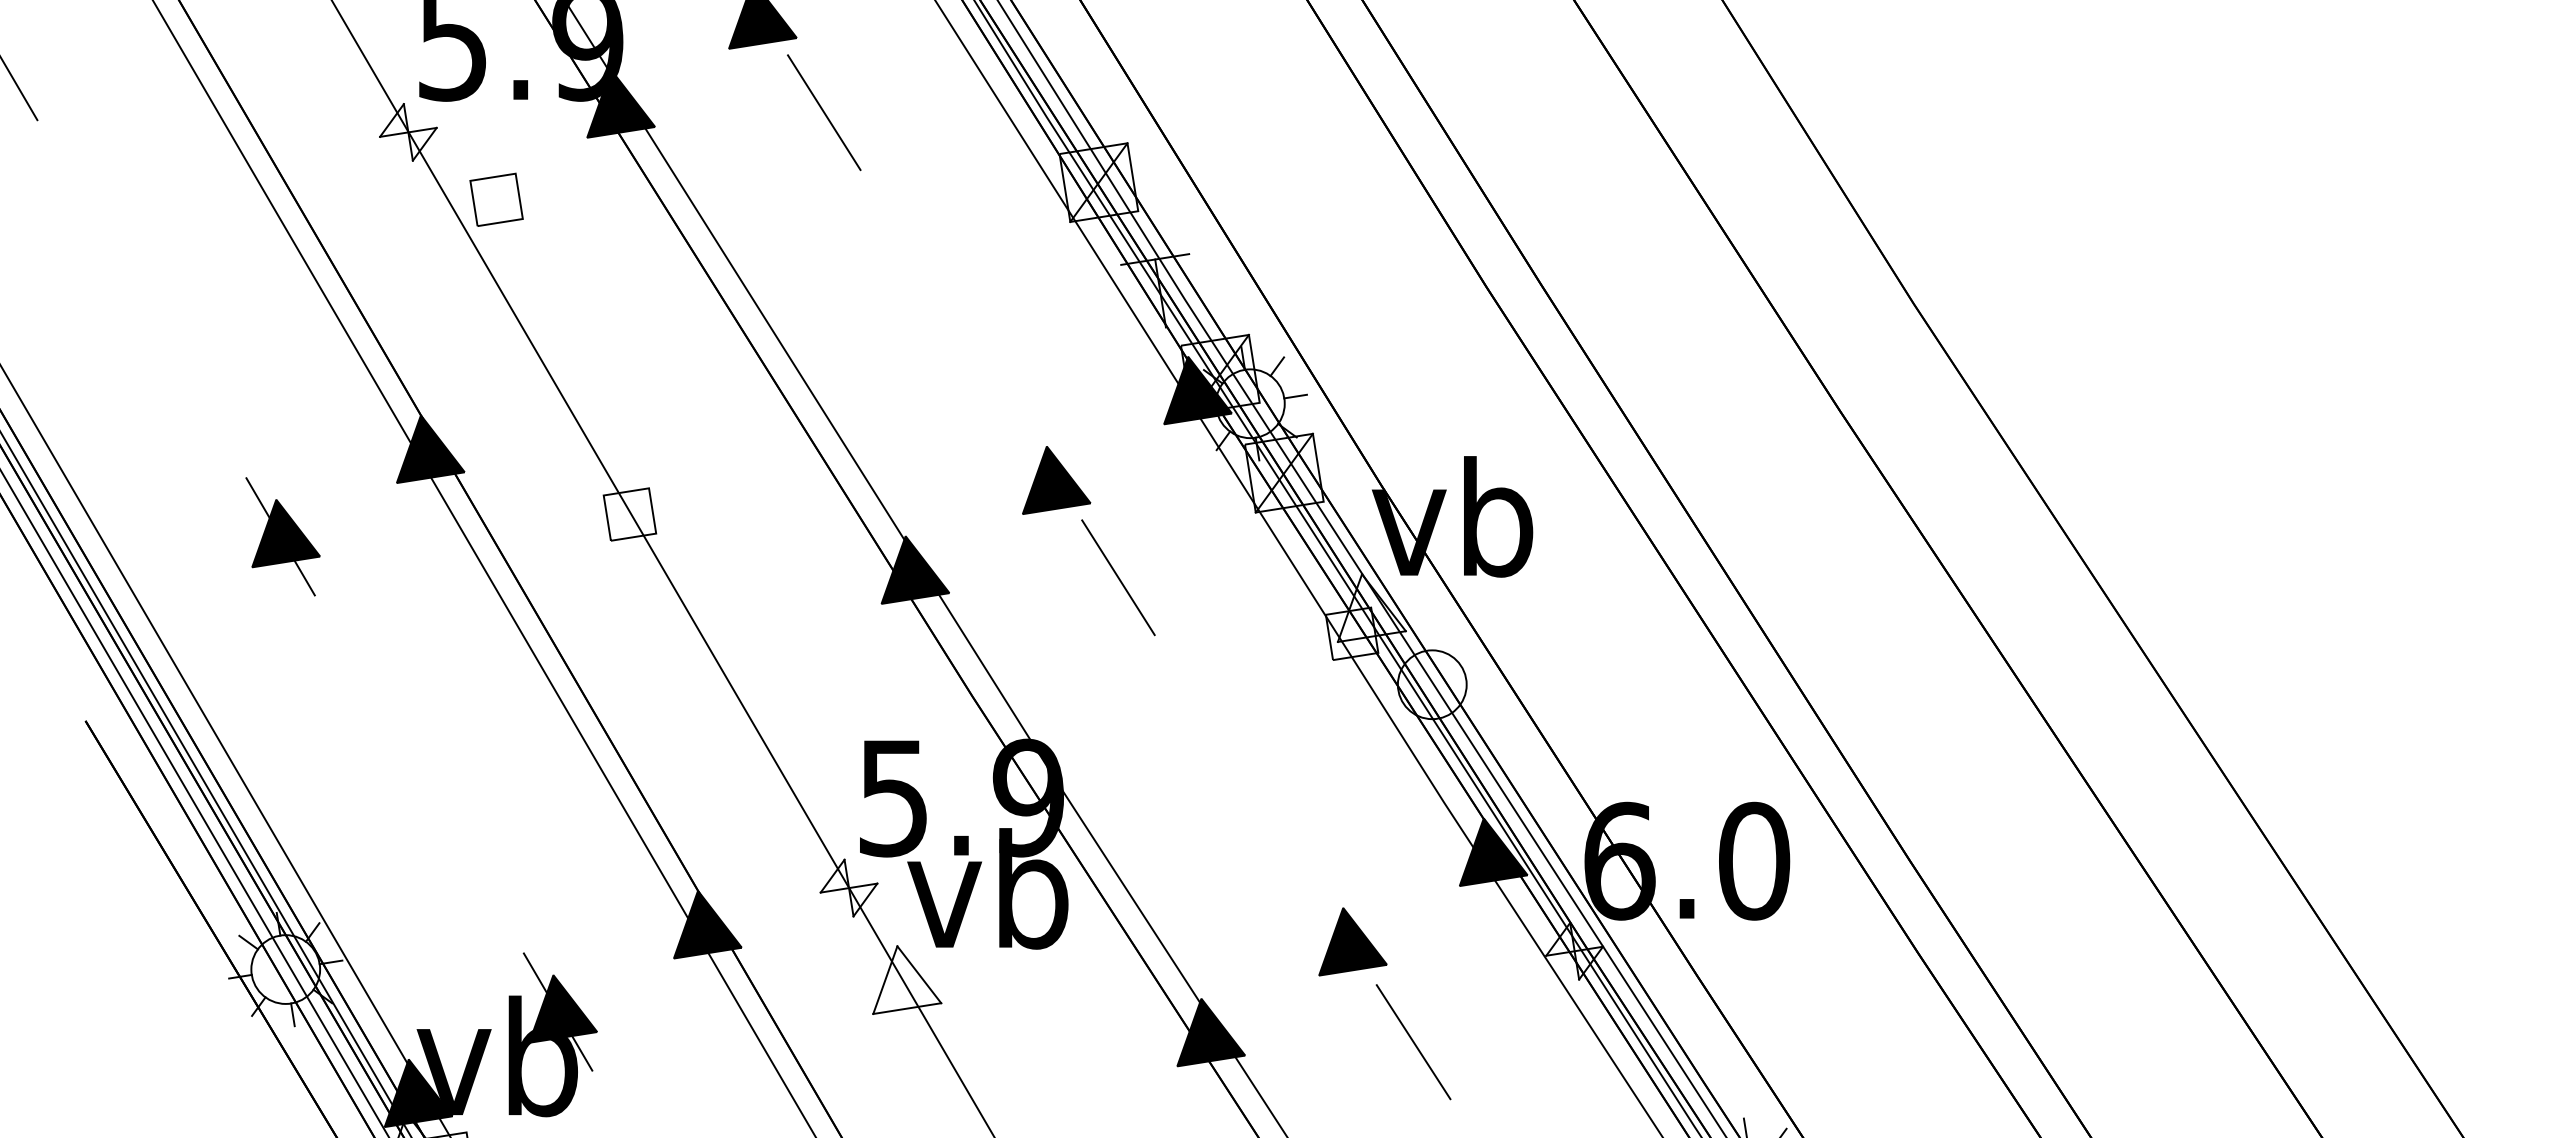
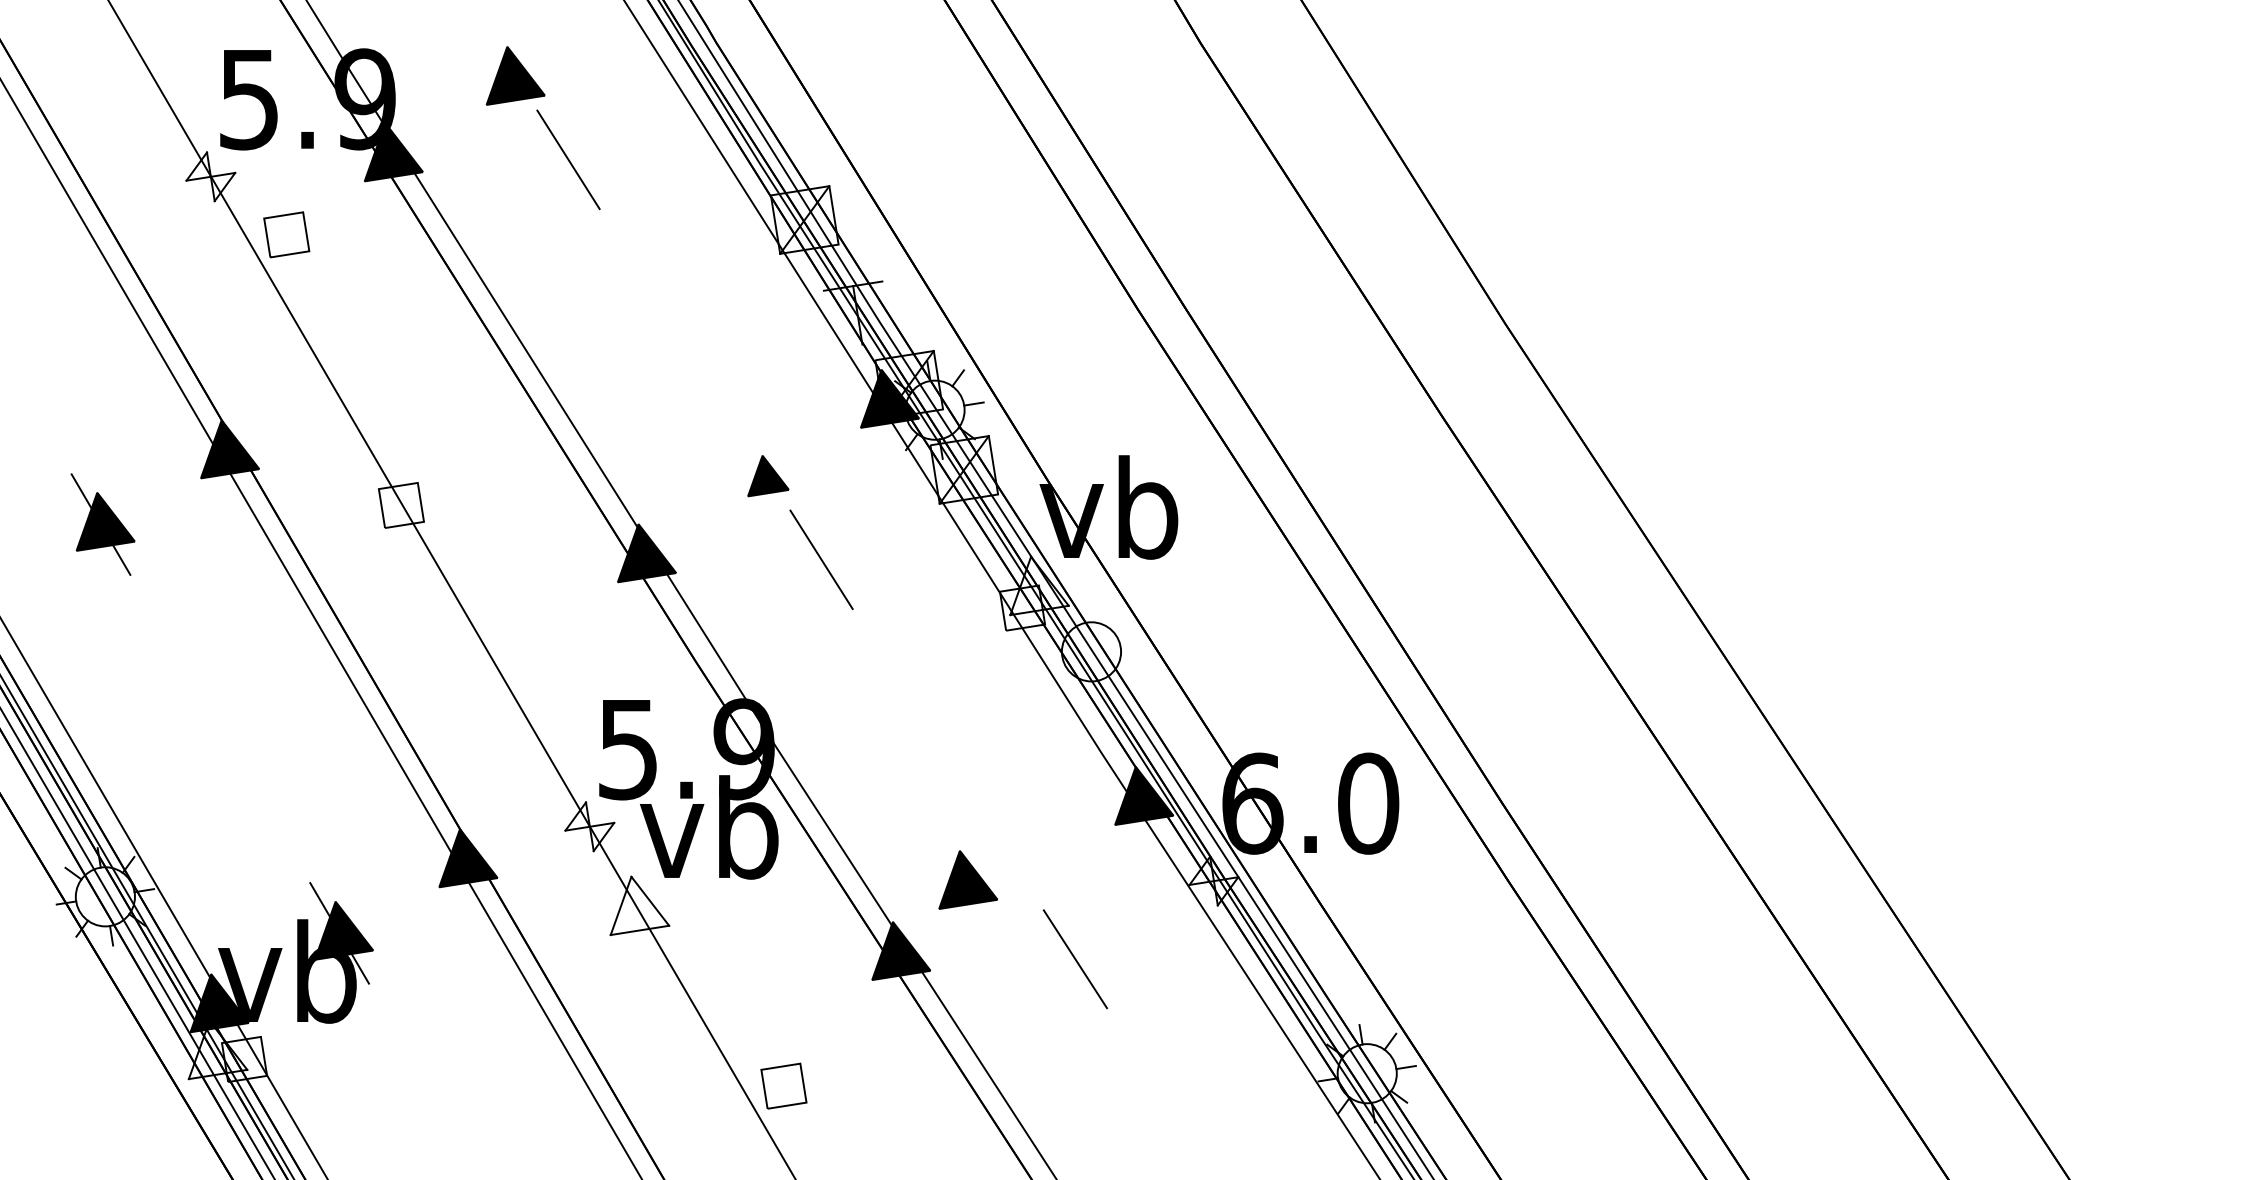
part: (1056, 479) -> (768, 475), size x0.7
part: (1352, 941) -> (967, 879), moved

